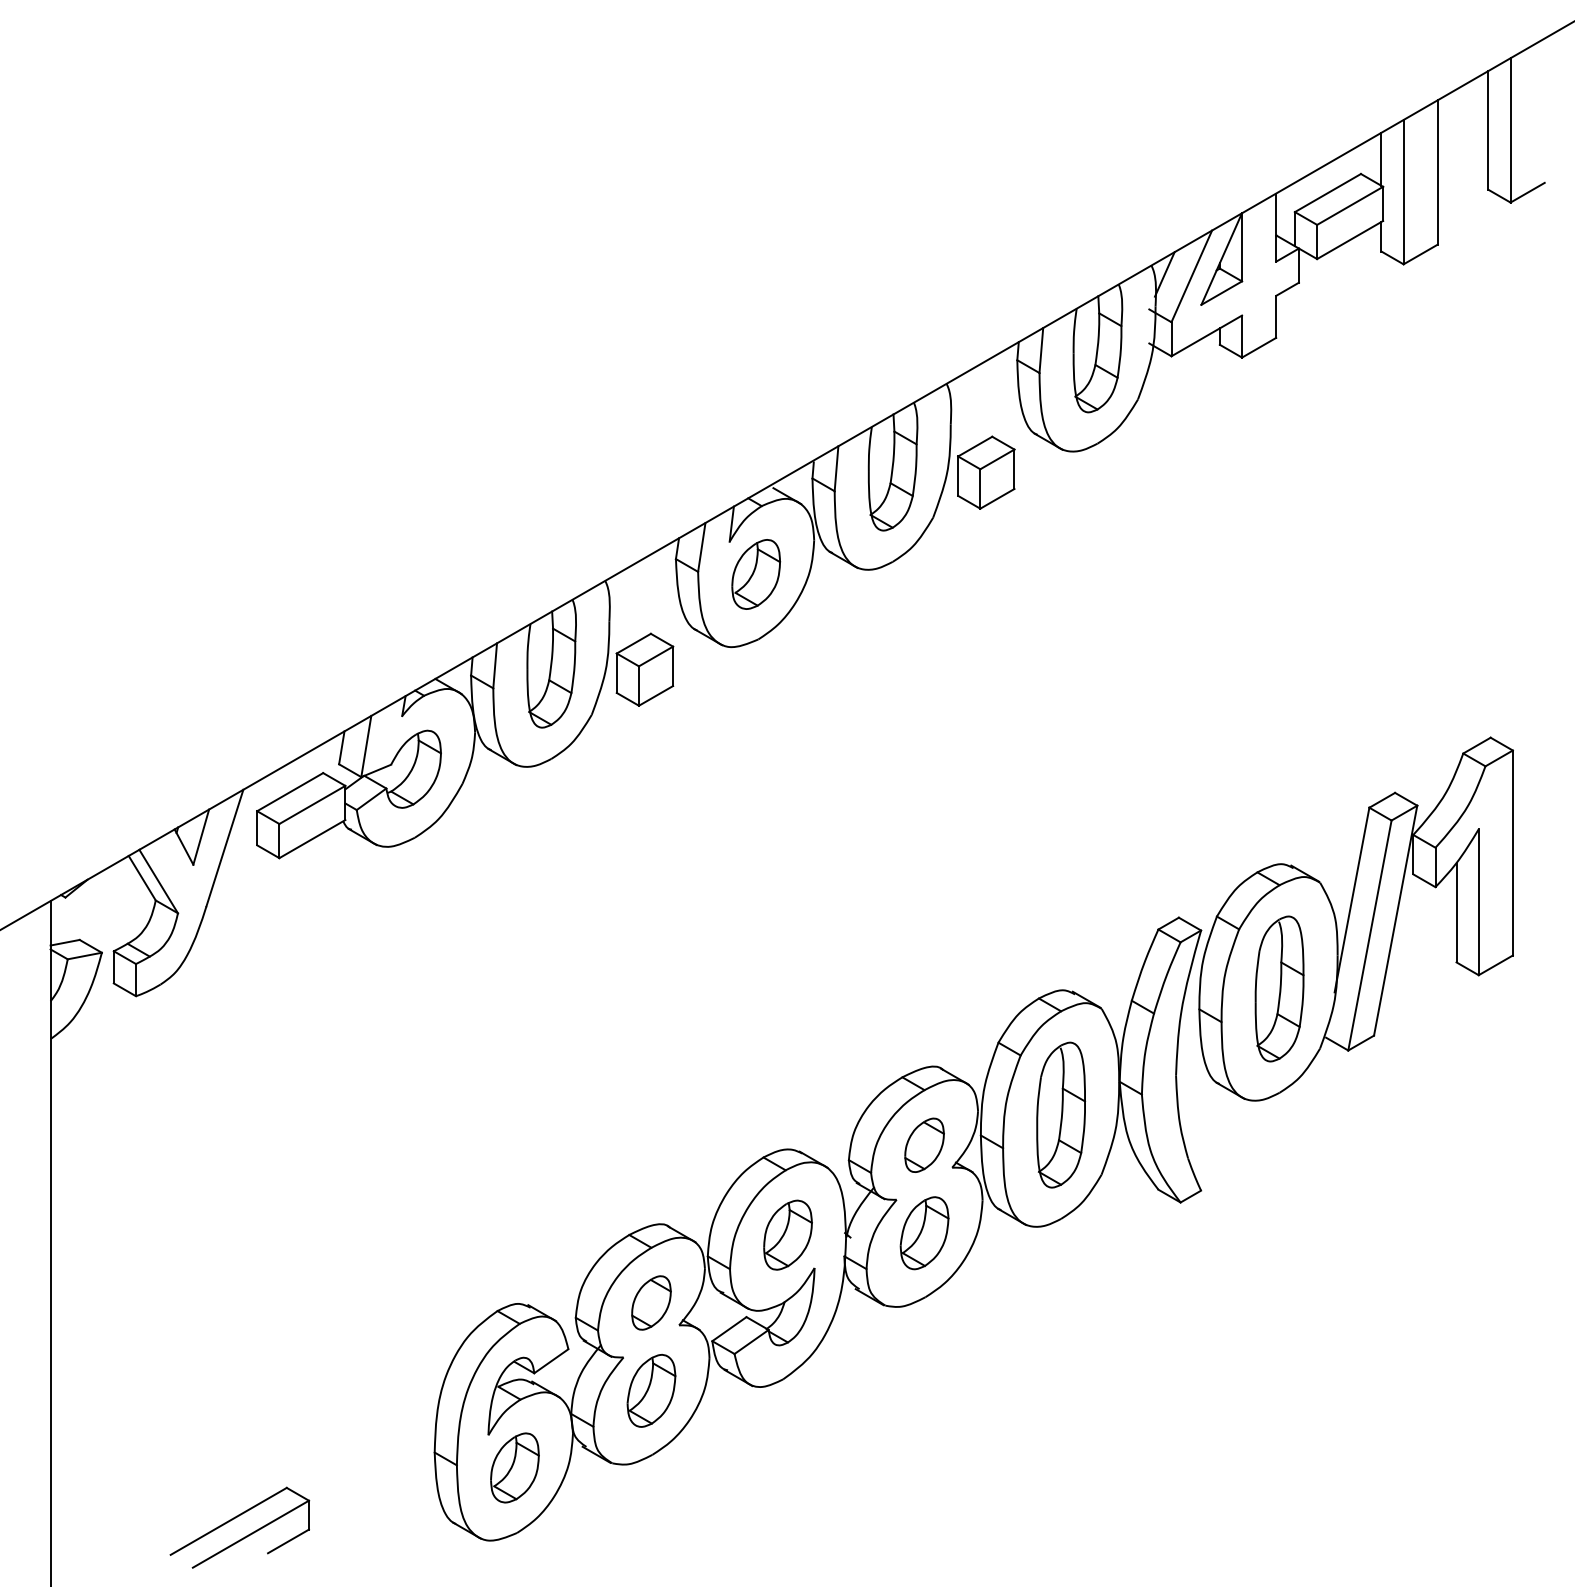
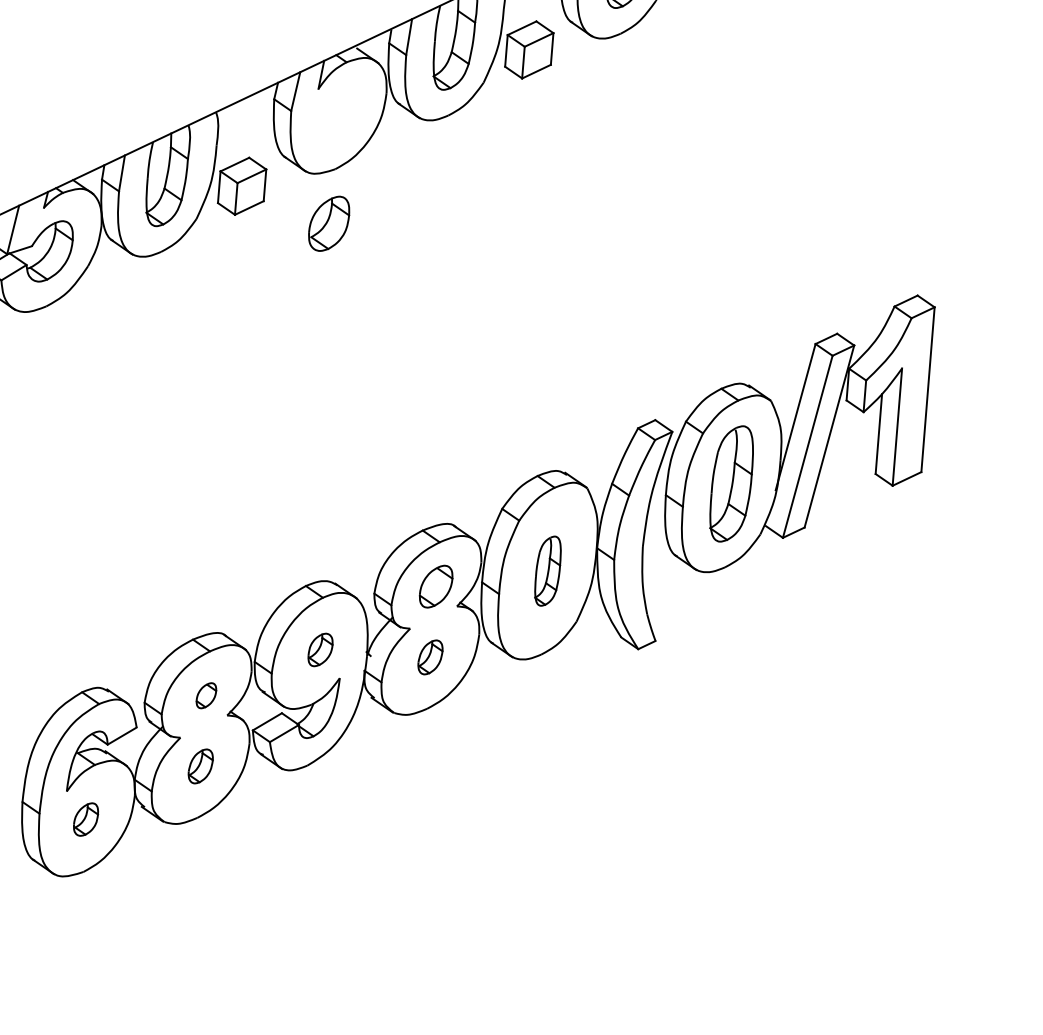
part: (756, 574) -> (329, 223), moved
part: (1061, 1114) -> (548, 570), size x0.6
part: (924, 1233) -> (430, 657), size x0.6
part: (787, 1234) -> (320, 649), size x0.6
part: (651, 1302) -> (206, 695), size x0.6
part: (651, 1390) -> (200, 766), size x0.6
part: (514, 1467) -> (85, 819), size x0.6

